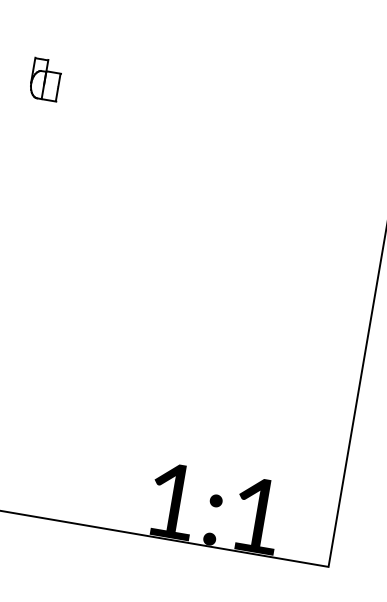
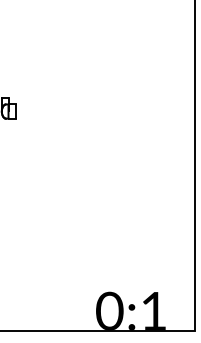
text: (172, 499) -> (109, 310), 1:1 -> 0:1

